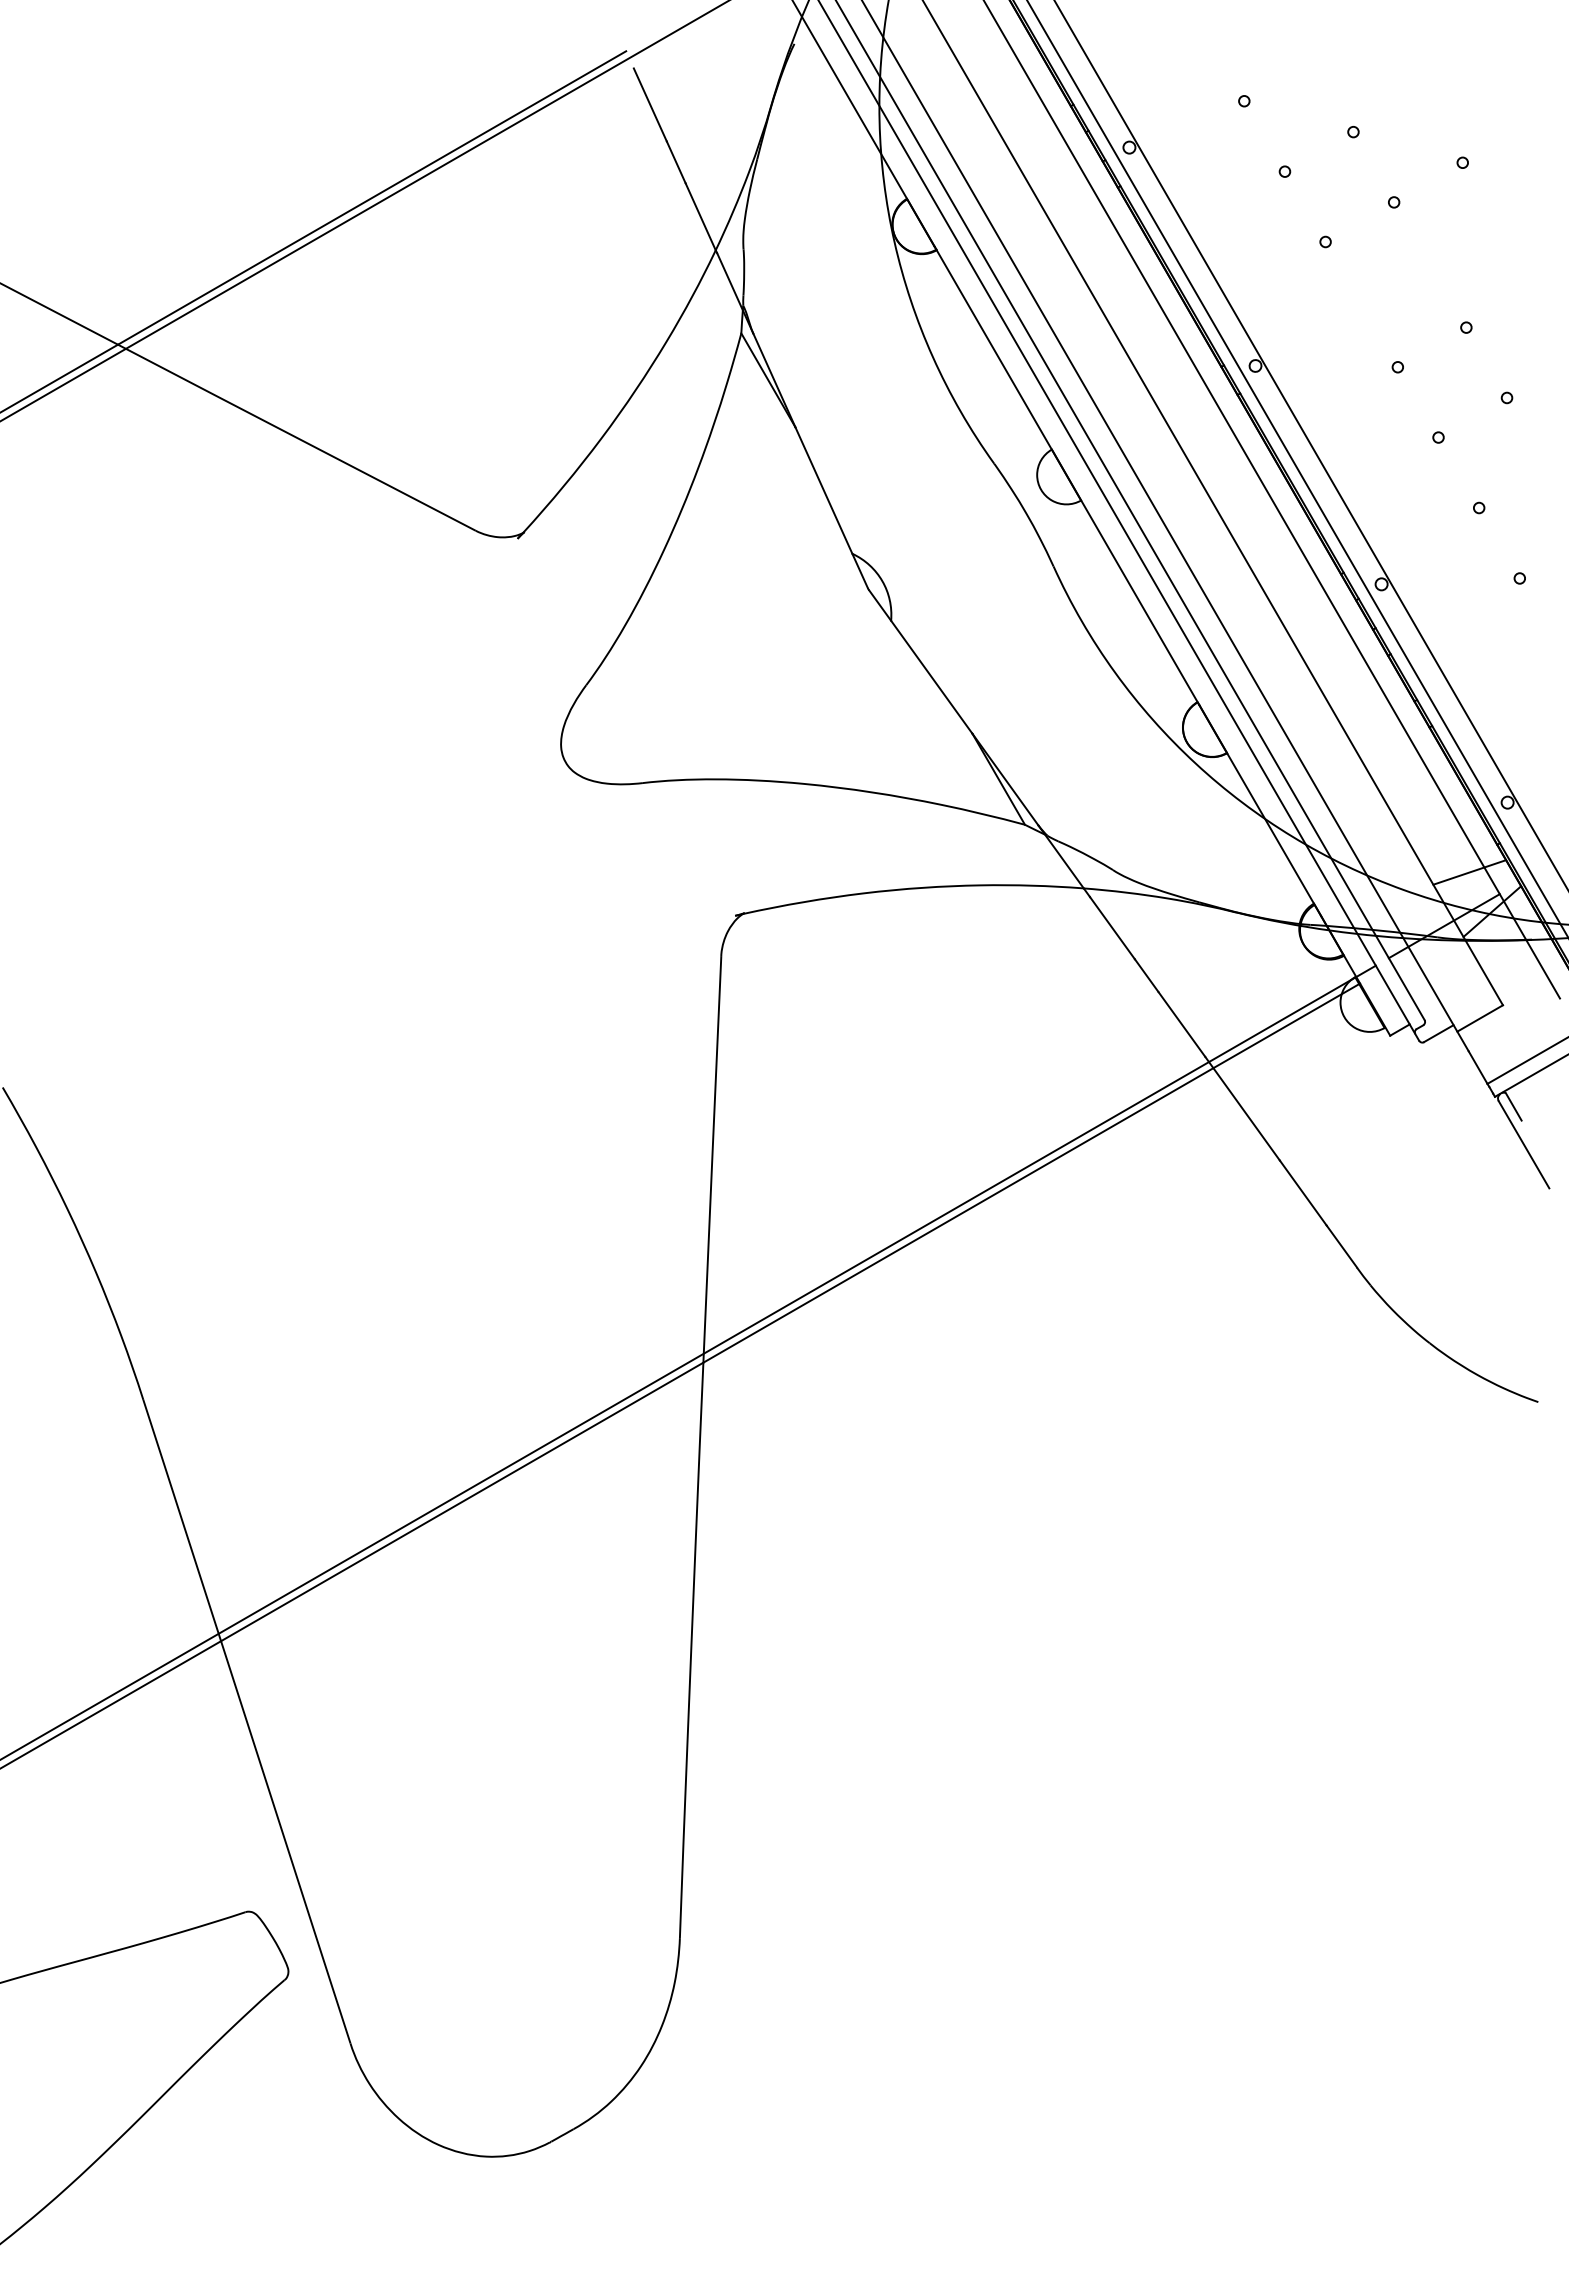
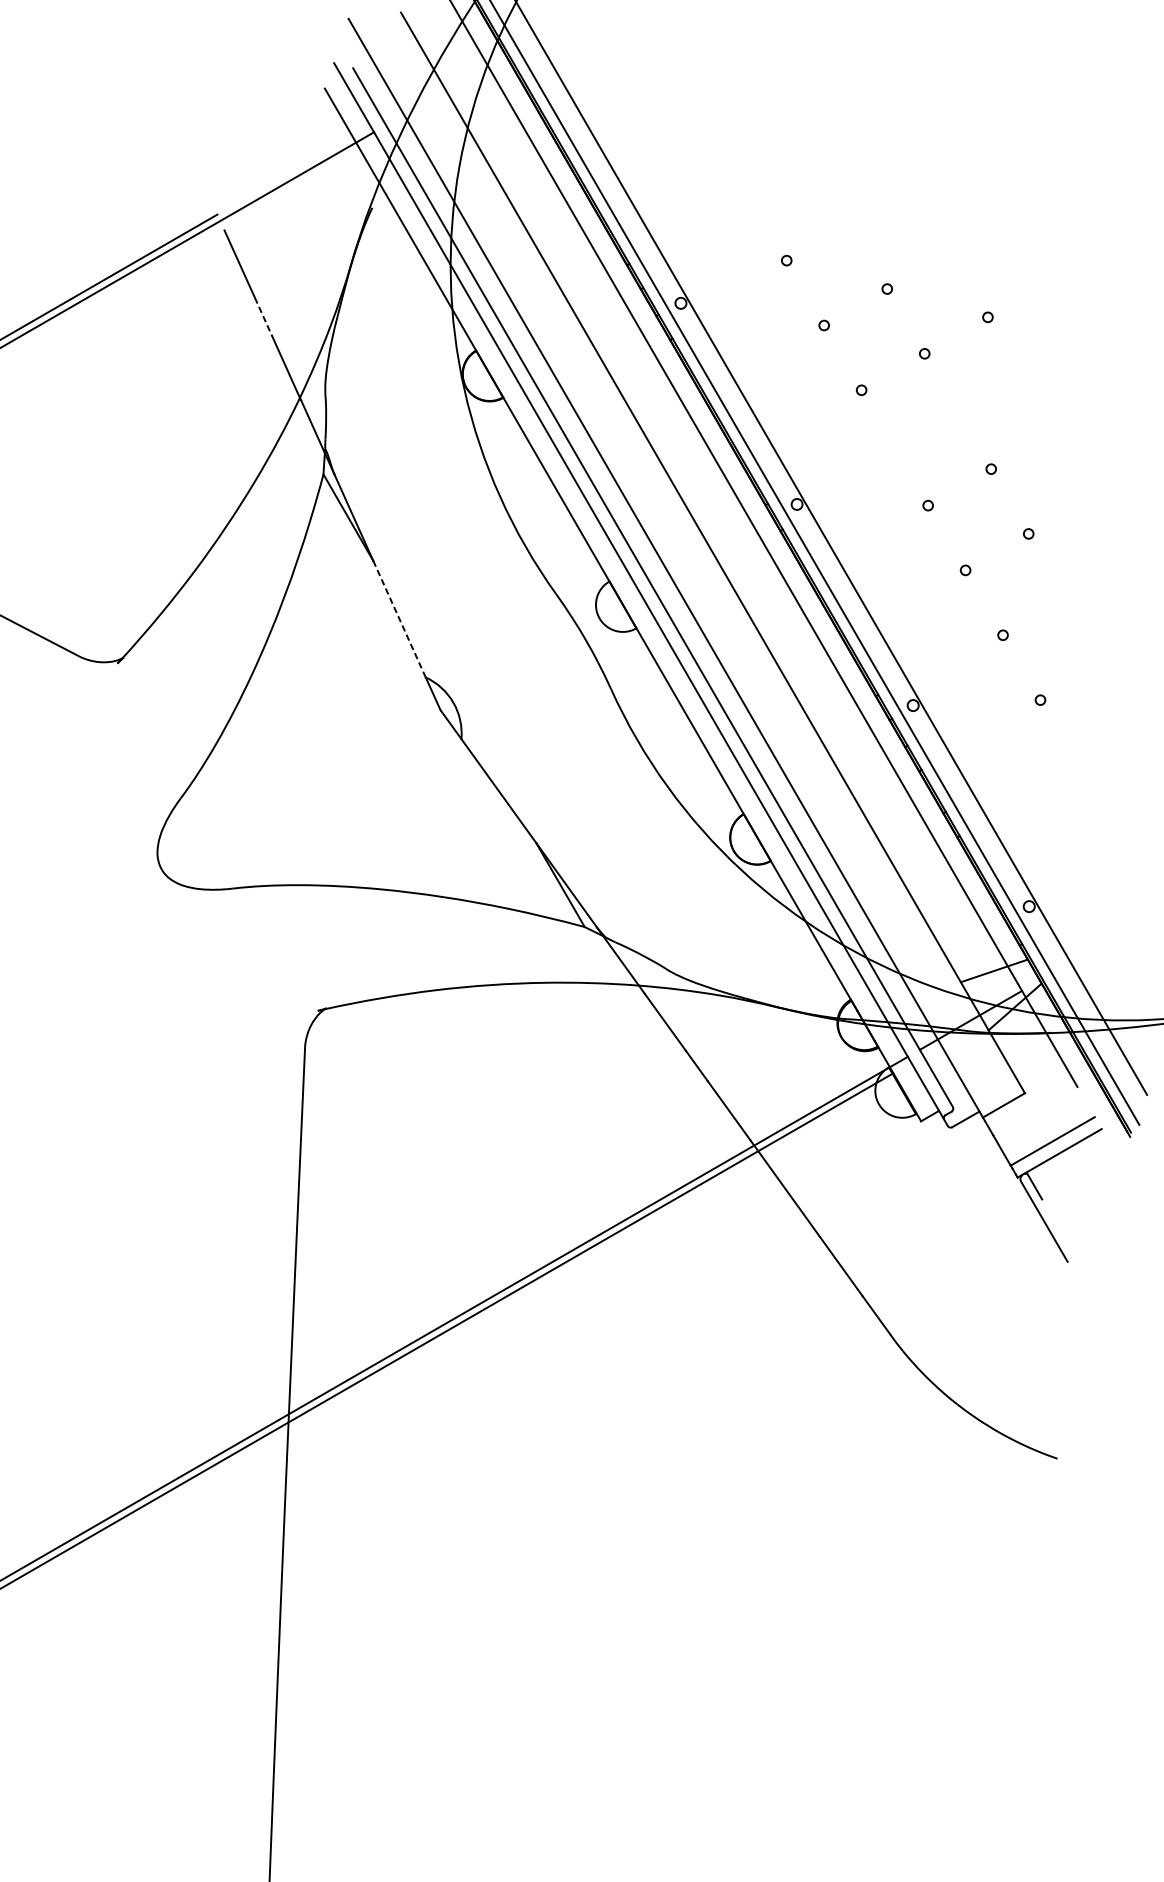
line: (676, 162) -> (263, 317), solid -> dashed
line: (823, 490) -> (399, 619), solid -> dashed

